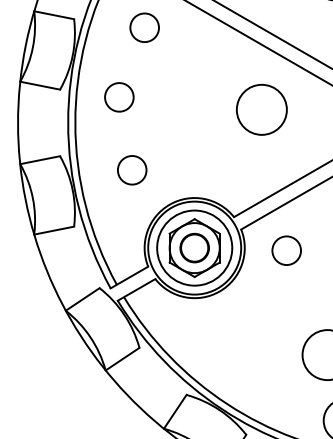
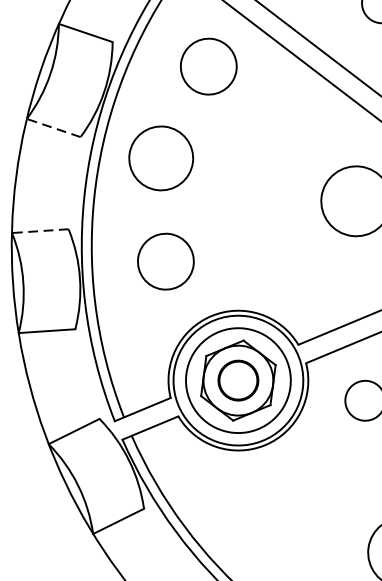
circle: (144, 27) -> (208, 66), size x1.4
line: (39, 85) -> (52, 127), solid -> dashed
circle: (119, 97) -> (161, 158), size x1.6
line: (39, 160) -> (39, 231), solid -> dashed
circle: (131, 170) -> (164, 261), size x1.4

